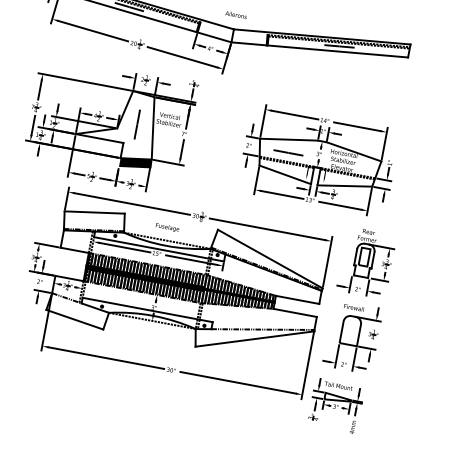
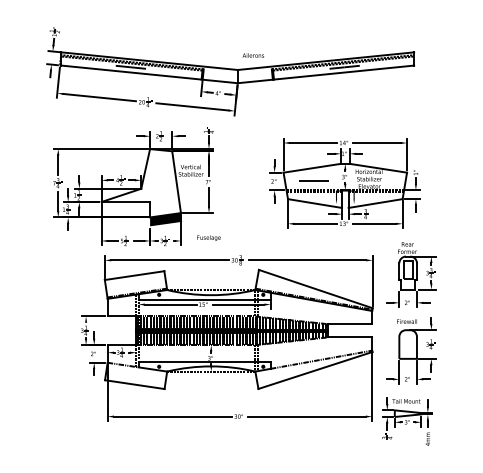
text: (235, 14) -> (252, 55), moved
line: (136, 124) -> (159, 181), removed
text: (167, 226) -> (208, 237), moved

